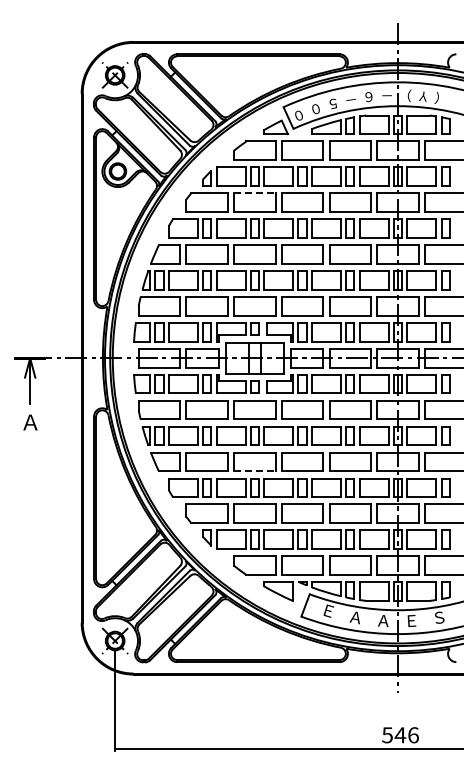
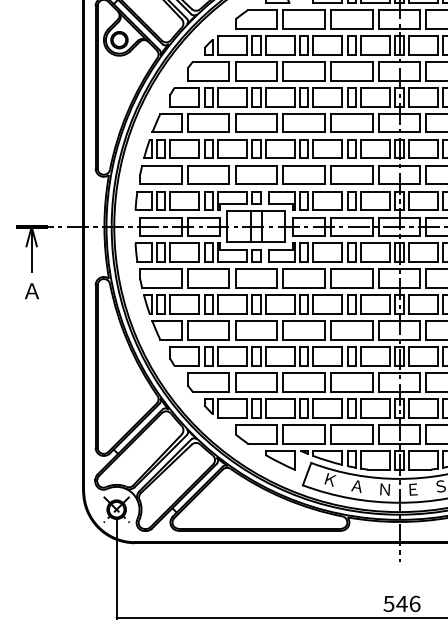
line: (254, 193) -> (256, 62), dashed -> solid
line: (254, 471) -> (256, 340), dashed -> solid
text: (328, 611) -> (330, 480), Ｅ -> Ｋ
text: (383, 620) -> (385, 489), Ａ -> Ｎ

